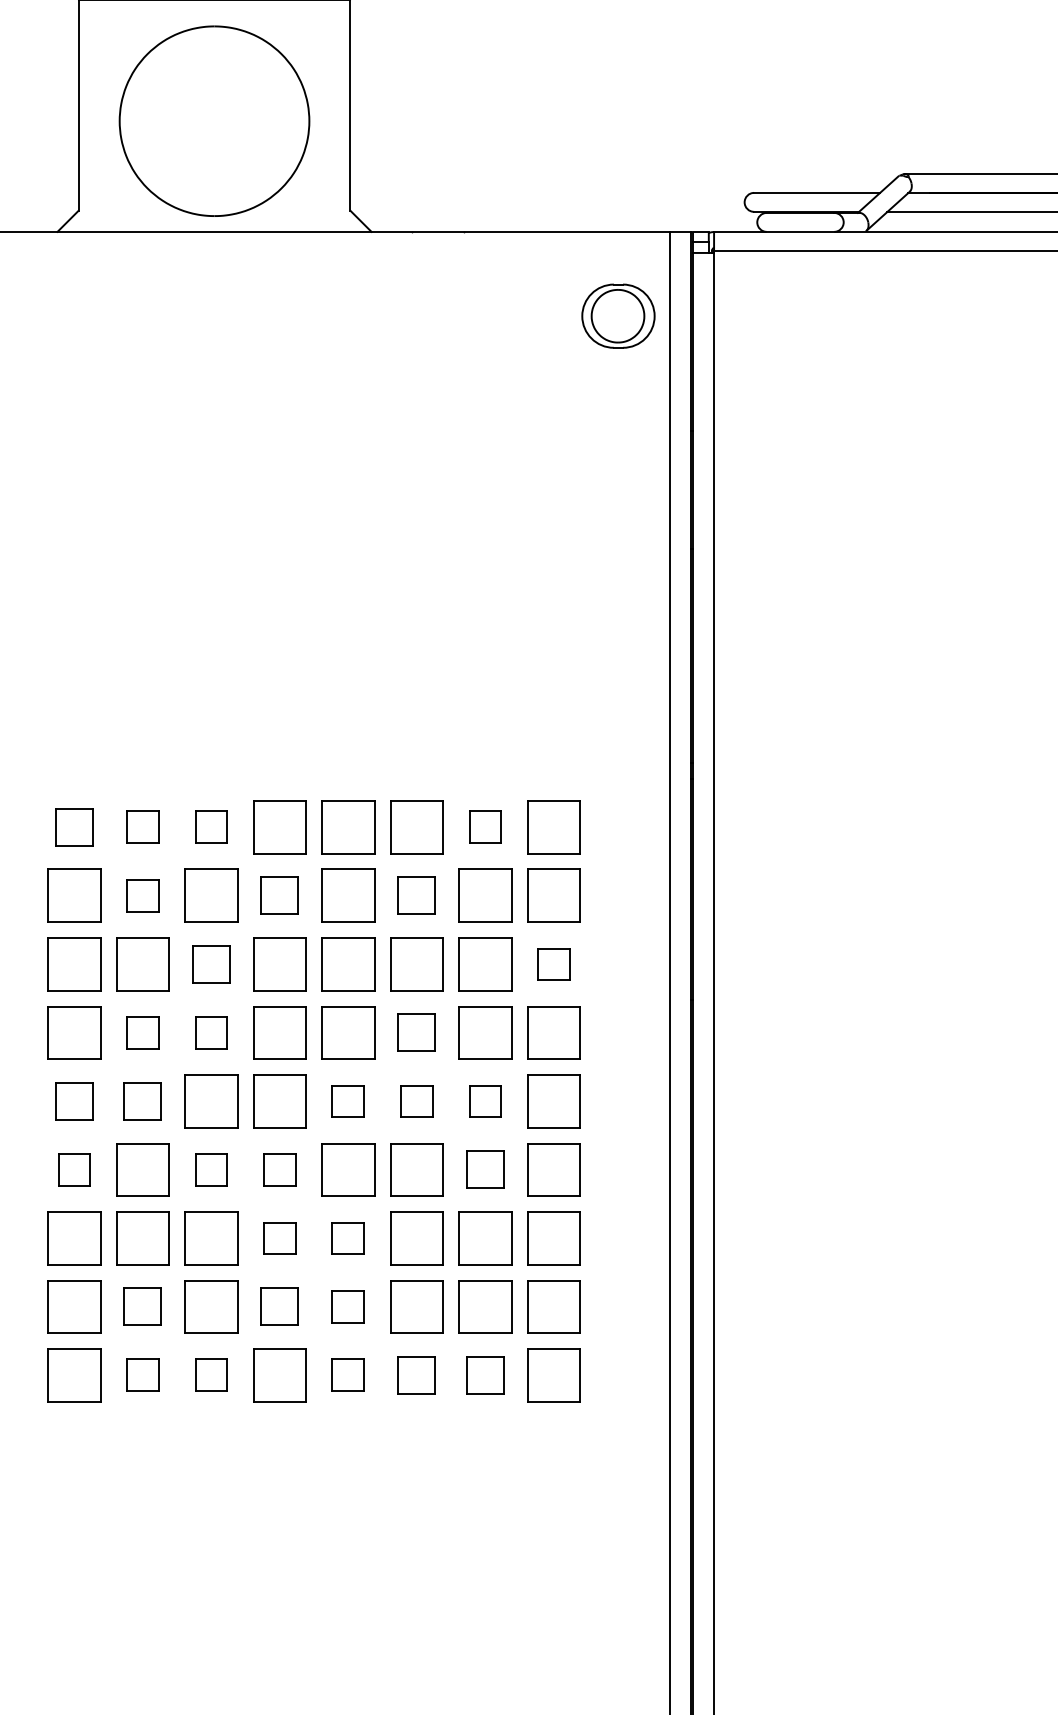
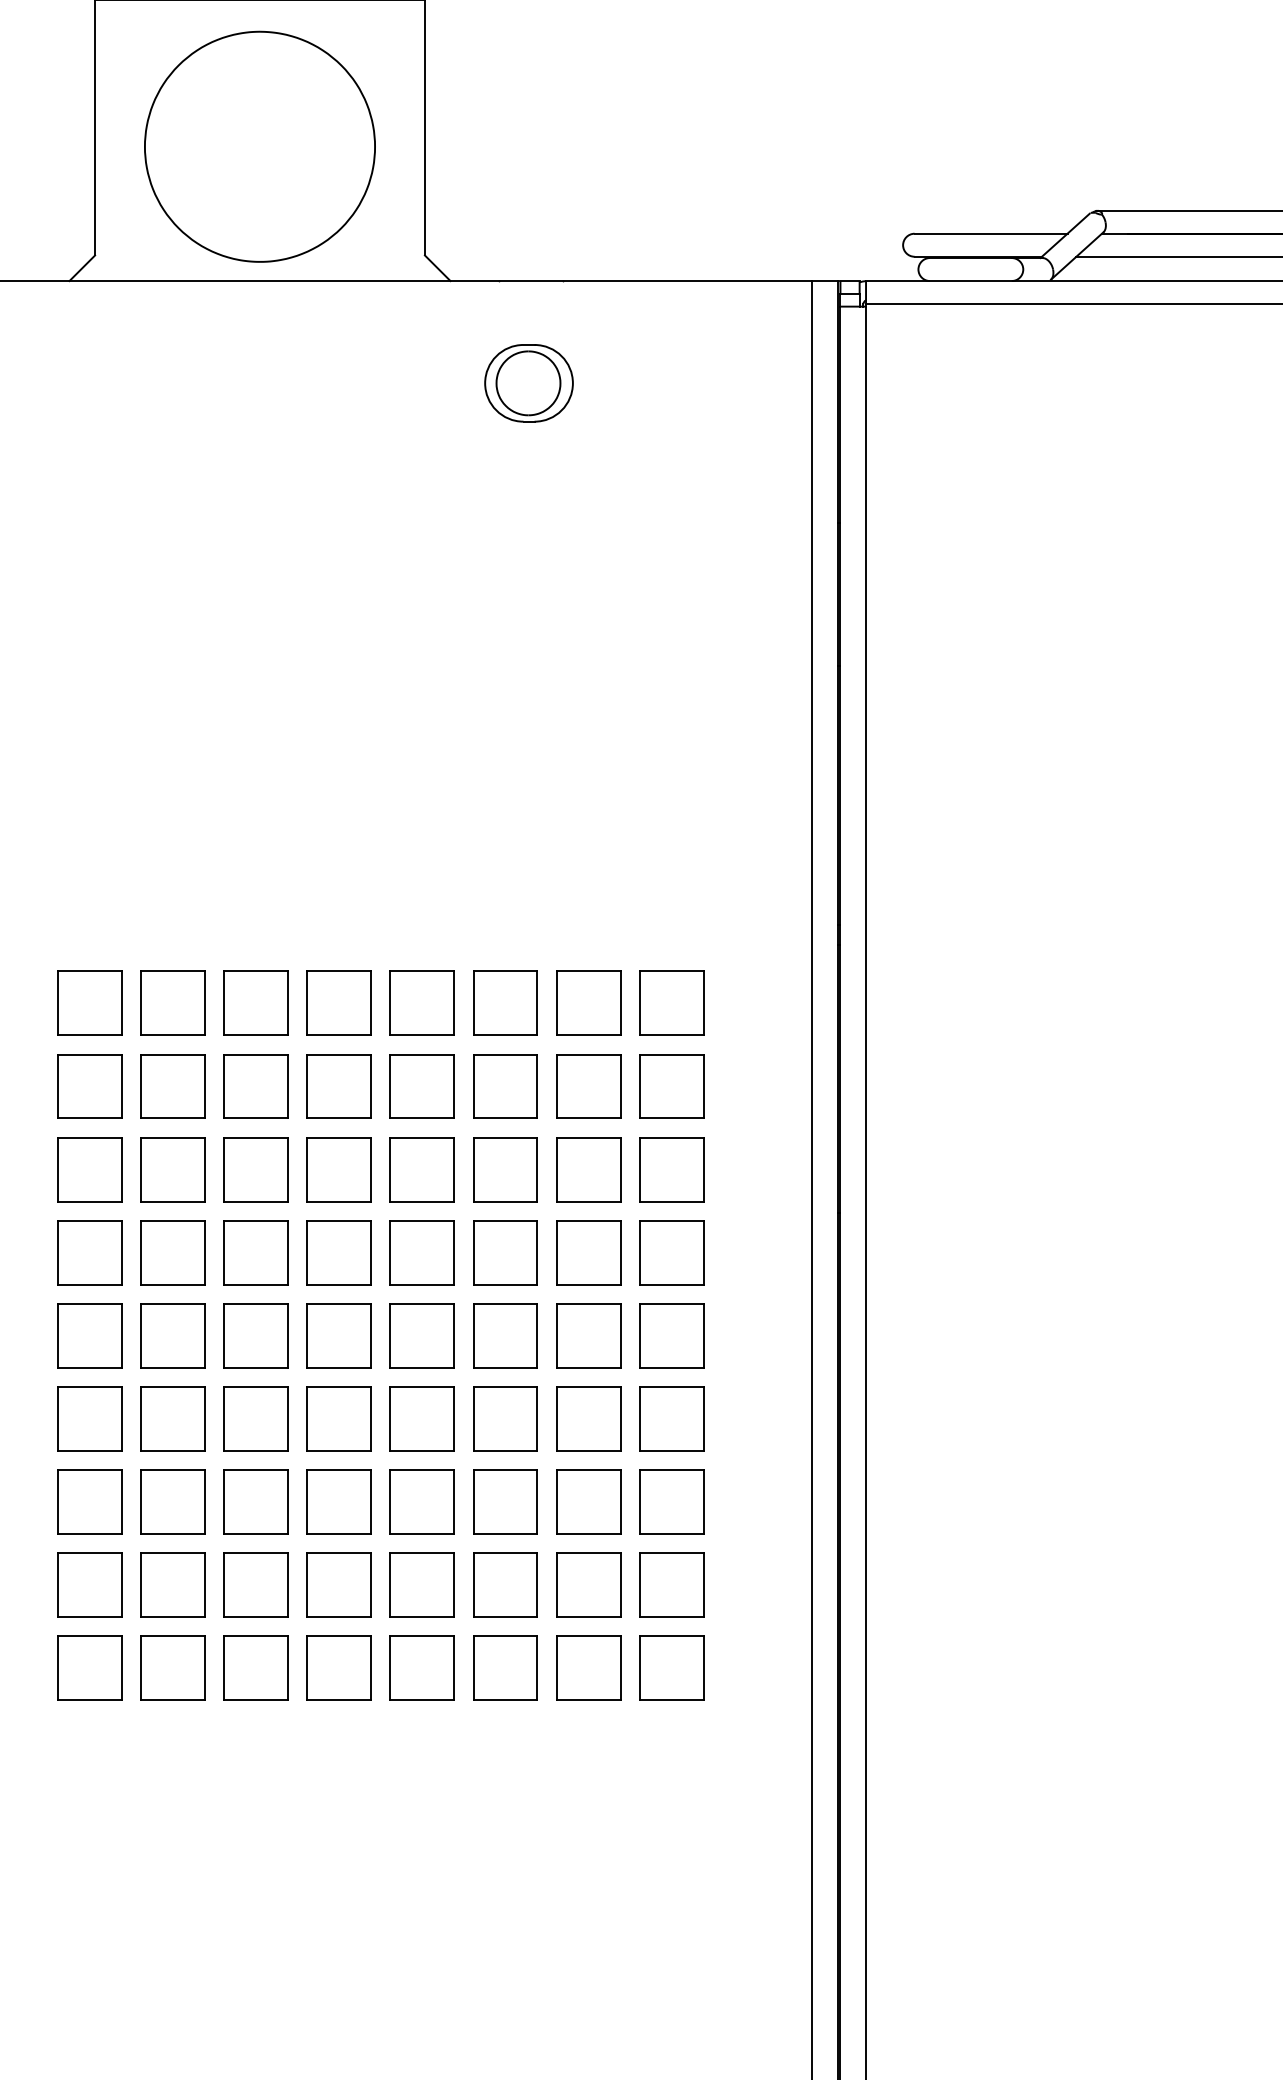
part: (618, 316) -> (528, 383), moved
part: (73, 826) -> (89, 1002), size x1.43
part: (142, 826) -> (172, 1002), size x1.67
part: (210, 826) -> (255, 1002), size x1.67
part: (485, 826) -> (588, 1002), size x1.67
part: (142, 895) -> (172, 1086), size x1.67
part: (279, 895) -> (338, 1086), size x1.43
part: (416, 895) -> (505, 1086), size x1.43
part: (210, 964) -> (255, 1169), size x1.43
part: (553, 964) -> (671, 1169), size x1.67
part: (142, 1032) -> (172, 1252), size x1.67
part: (210, 1032) -> (255, 1252), size x1.67
part: (416, 1032) -> (505, 1252), size x1.43
part: (73, 1101) -> (89, 1335), size x1.43
part: (142, 1101) -> (172, 1335), size x1.43
part: (347, 1101) -> (421, 1335), size x1.67
part: (416, 1101) -> (505, 1335), size x1.67
part: (485, 1101) -> (588, 1335), size x1.67
part: (73, 1169) -> (89, 1418), size x1.67
part: (210, 1169) -> (255, 1418), size x1.67
part: (279, 1169) -> (338, 1418), size x1.67
part: (485, 1169) -> (588, 1418), size x1.43
part: (279, 1237) -> (338, 1501), size x1.67
part: (347, 1237) -> (421, 1501), size x1.67
part: (142, 1306) -> (172, 1584), size x1.43
part: (279, 1306) -> (338, 1584), size x1.43
part: (347, 1306) -> (421, 1584), size x1.67
part: (142, 1374) -> (172, 1667), size x1.67
part: (210, 1374) -> (255, 1667), size x1.67
part: (347, 1374) -> (421, 1667), size x1.67
part: (416, 1374) -> (505, 1667), size x1.43
part: (485, 1374) -> (588, 1667), size x1.43

